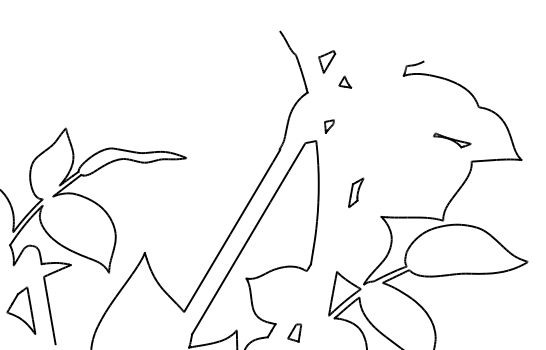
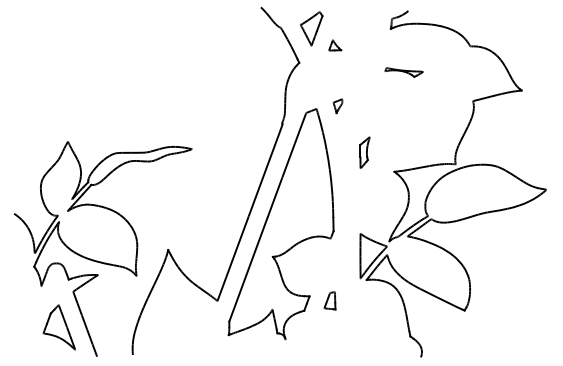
part: (325, 61) -> (311, 28), size x1.43
part: (328, 126) -> (337, 106), moved
part: (451, 140) -> (403, 72), moved

